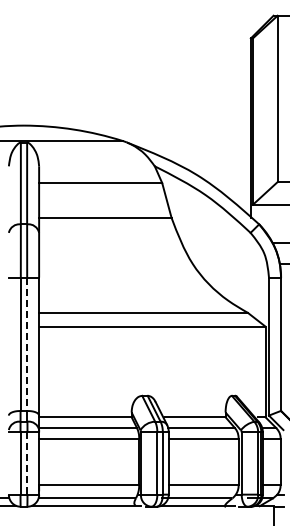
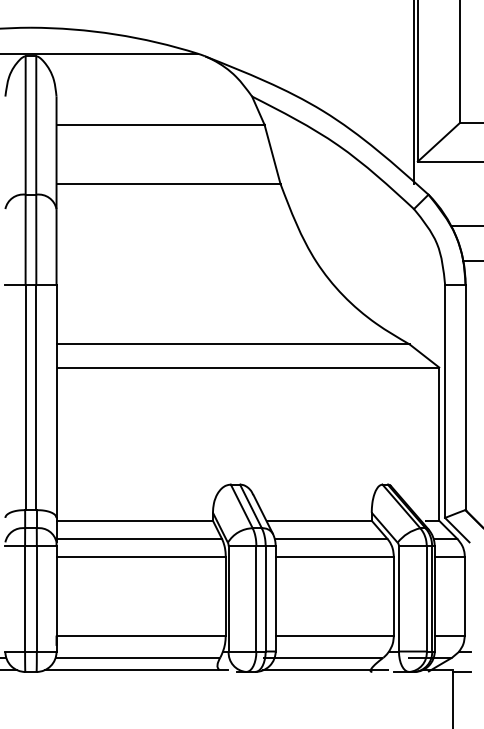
line: (27, 344) -> (36, 397), dashed -> solid
line: (27, 464) -> (36, 600), dashed -> solid

